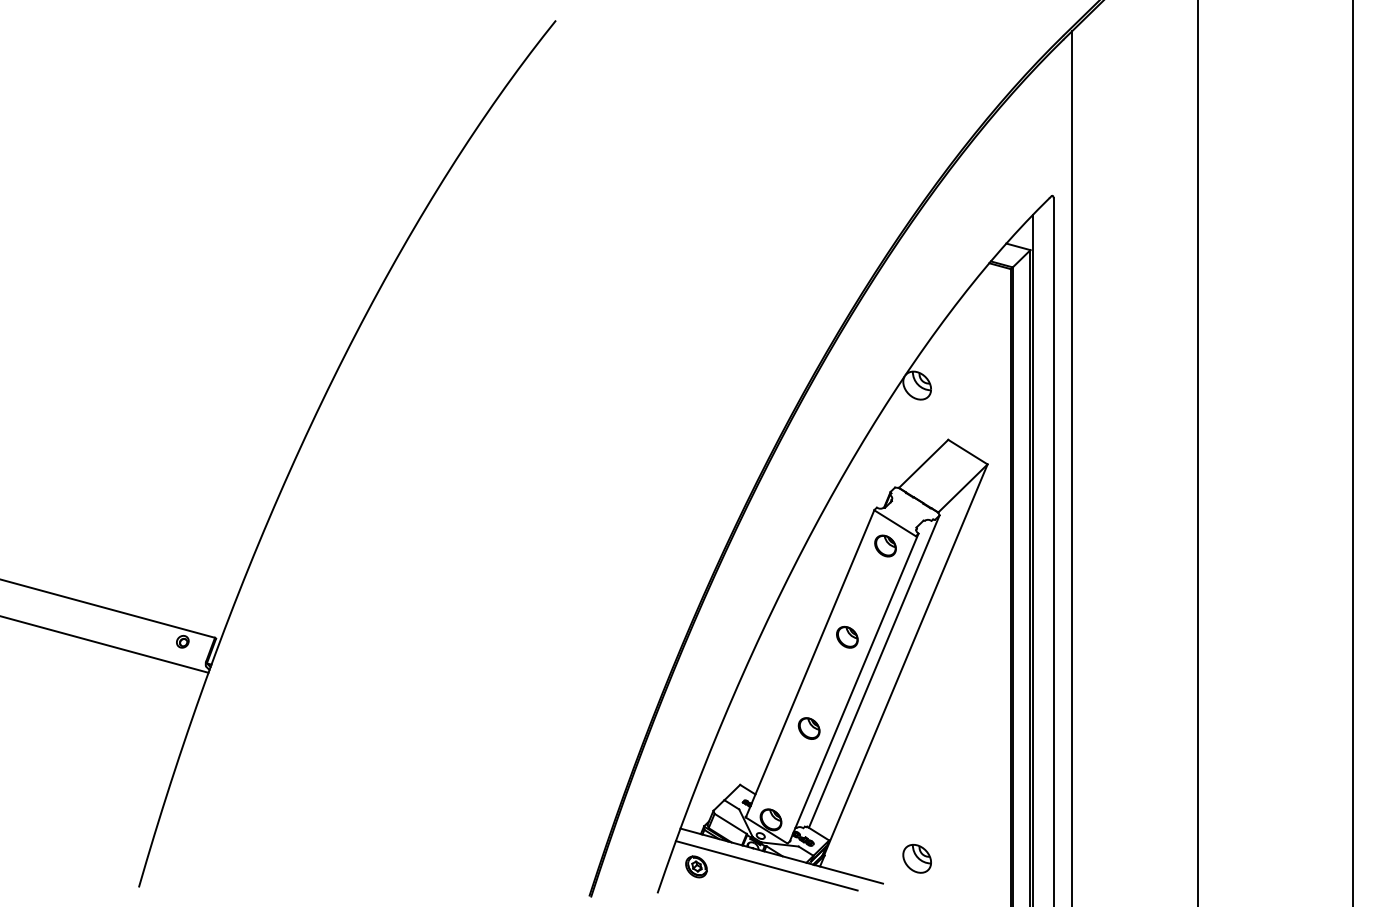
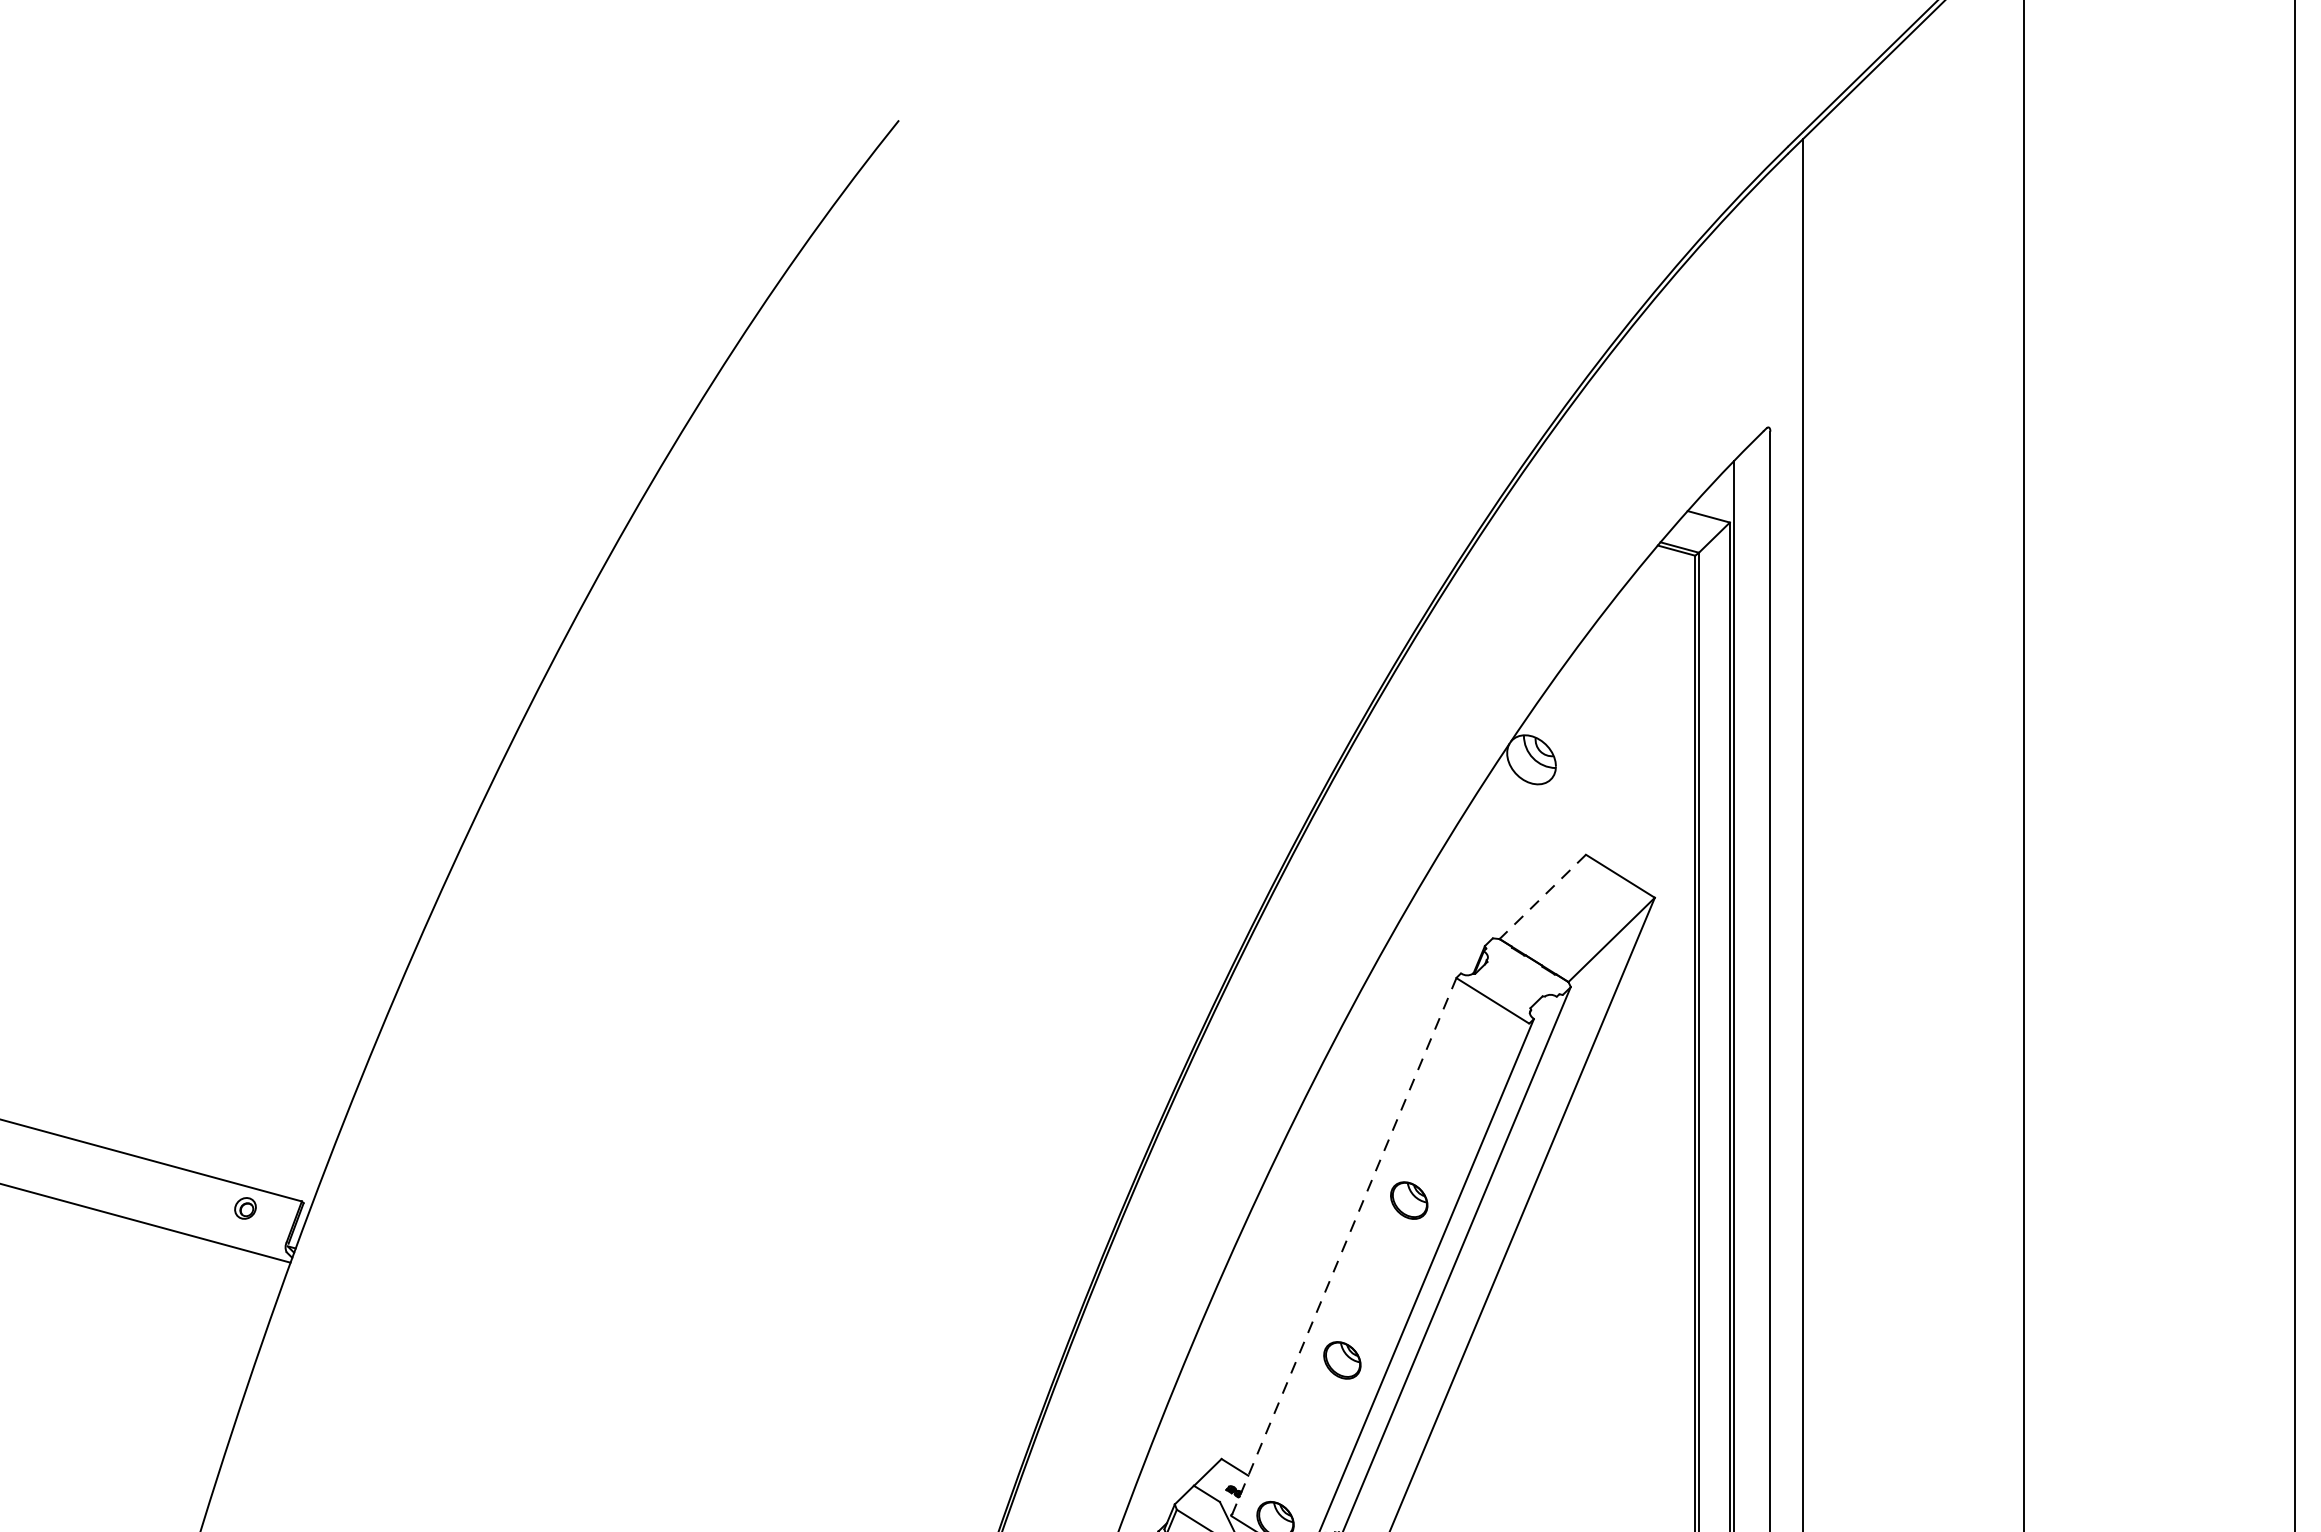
line: (923, 464) -> (1542, 897), solid -> dashed
part: (885, 545) -> (1476, 1039), removed
line: (810, 663) -> (1344, 1246), solid -> dashed

